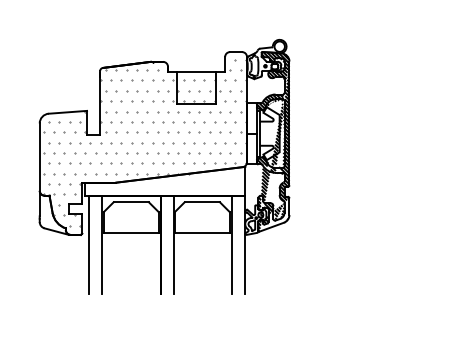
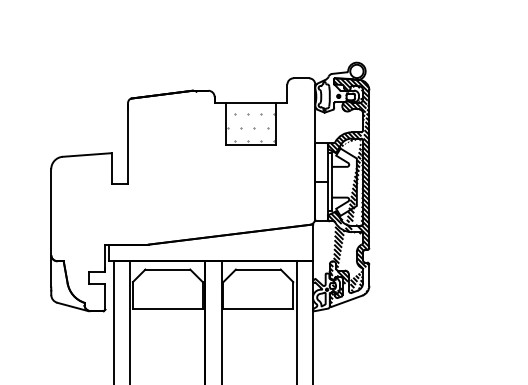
hatch: (144, 142) -> (184, 193), removed

